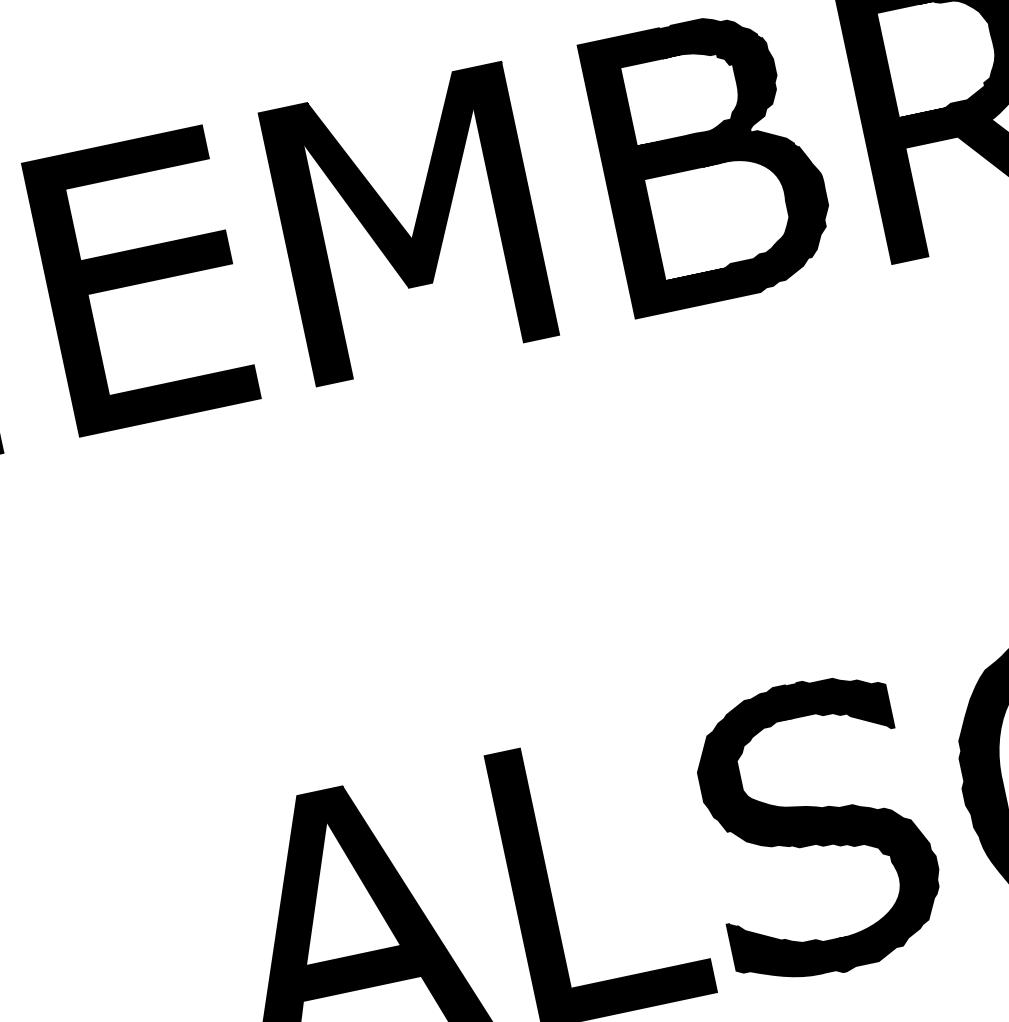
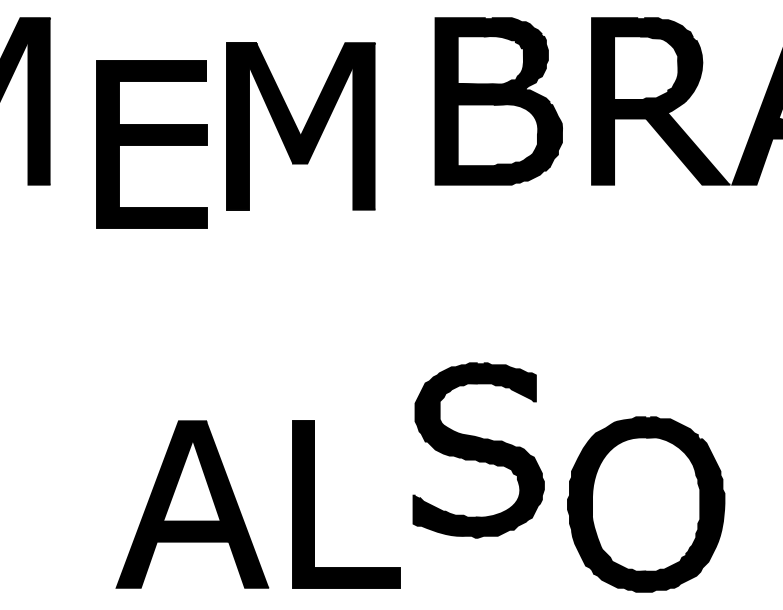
part: (408, 224) -> (300, 126), moved
part: (140, 281) -> (151, 144), moved
part: (817, 828) -> (478, 450), moved

